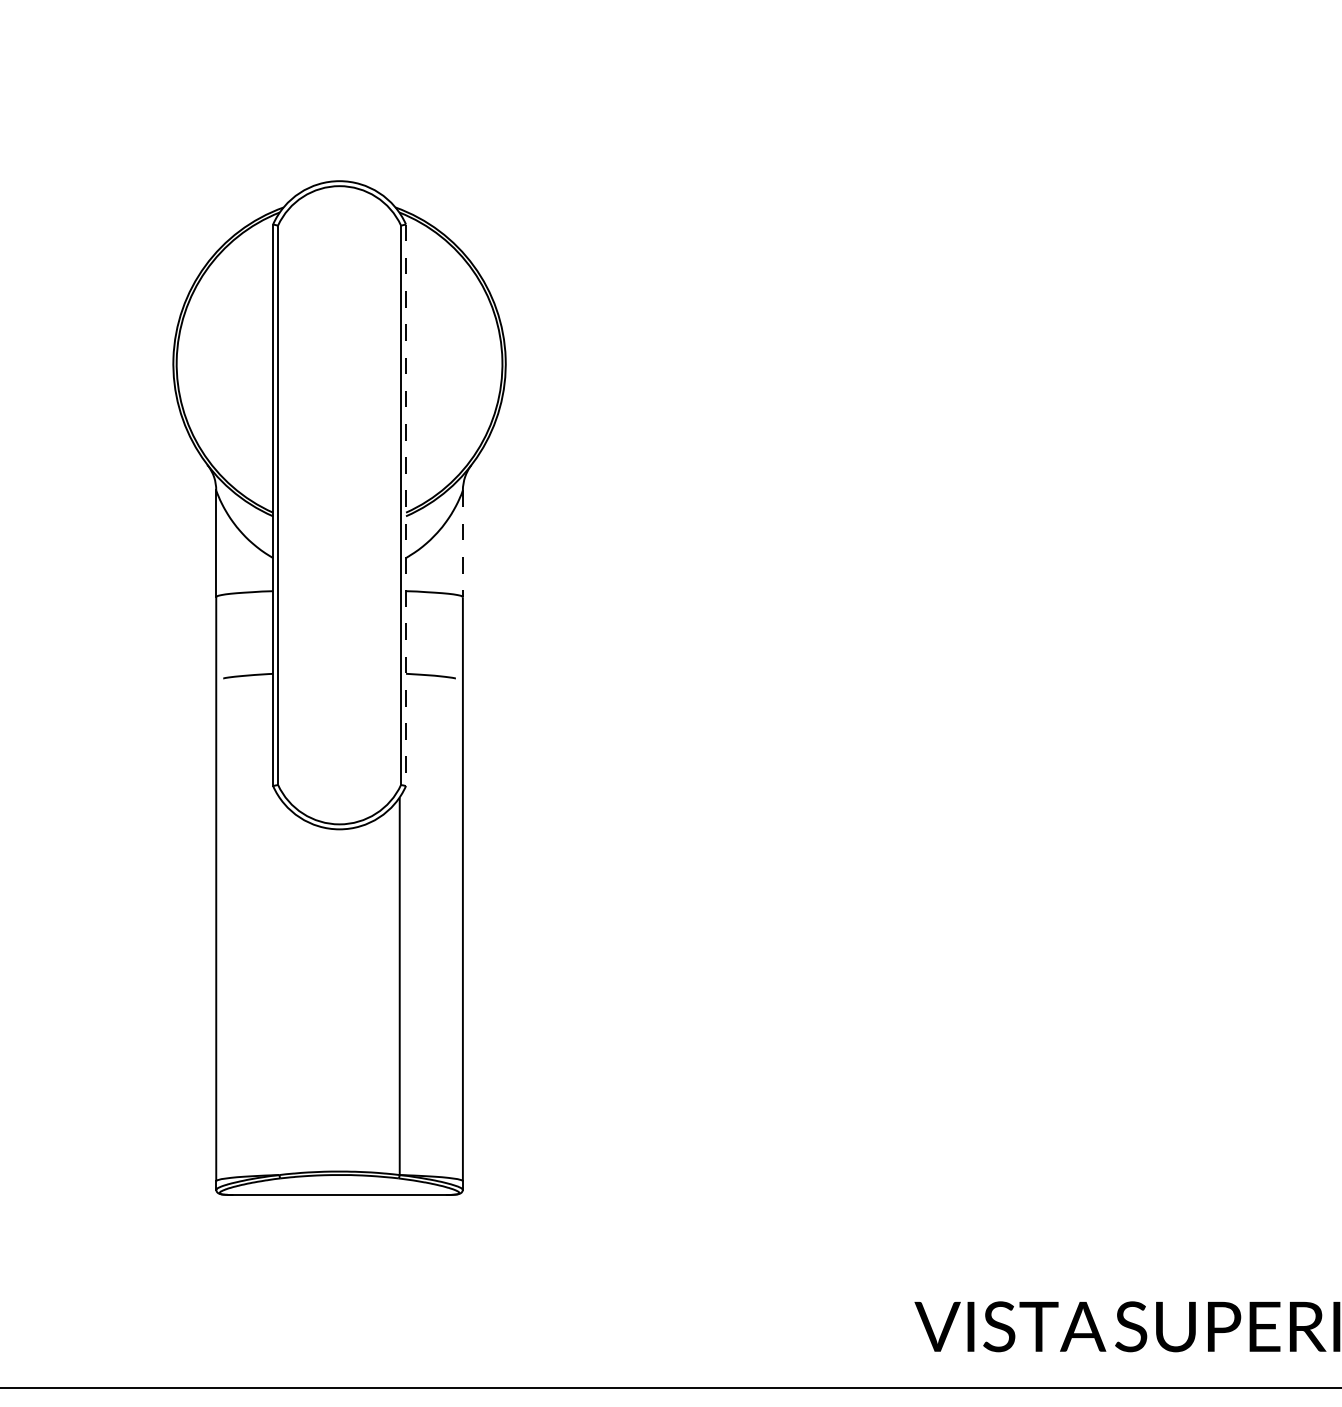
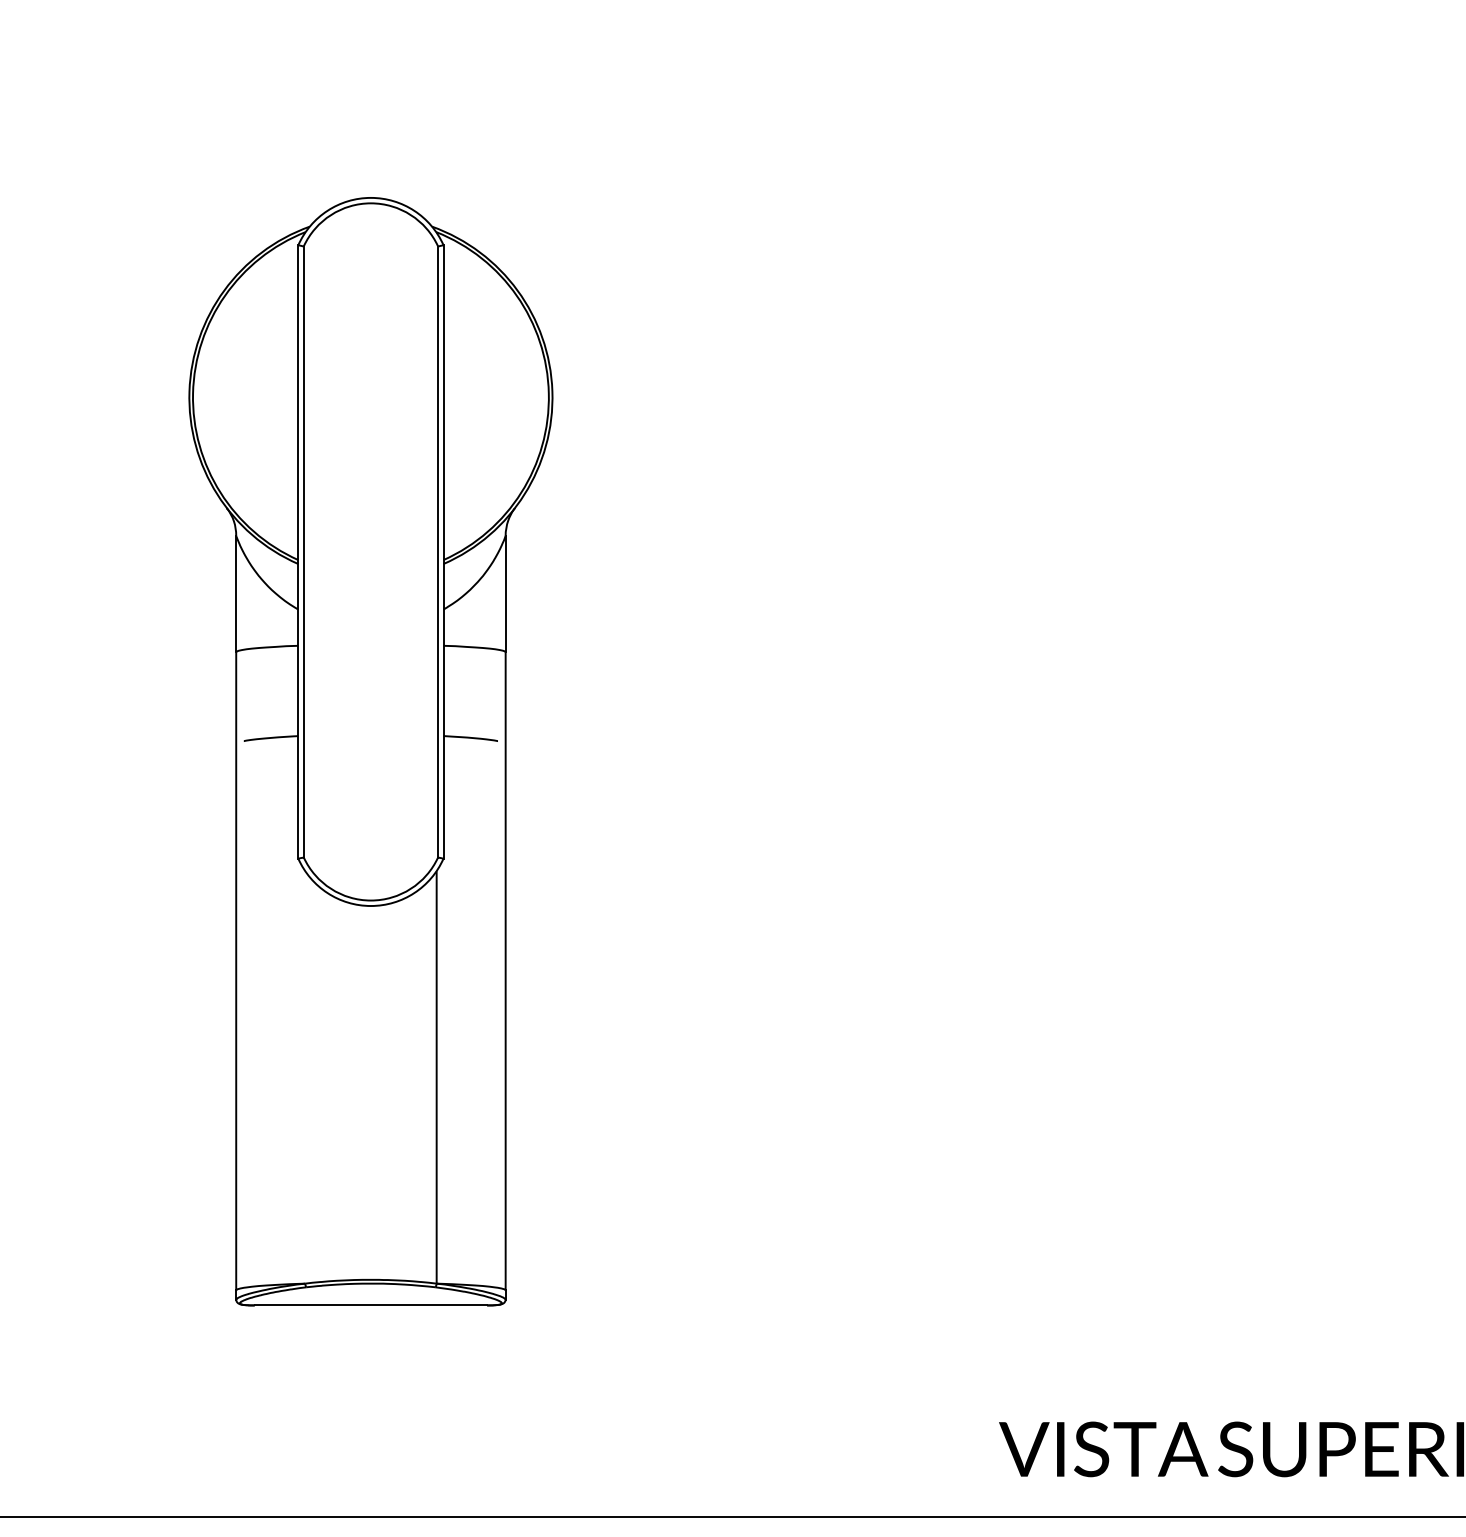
line: (405, 504) -> (443, 551), dashed -> solid
line: (462, 544) -> (505, 594), dashed -> solid

